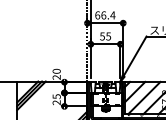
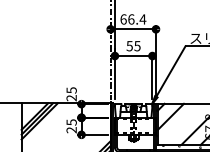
text: (56, 71) -> (71, 90), 20 -> 25
line: (144, 97) -> (182, 123), removed

